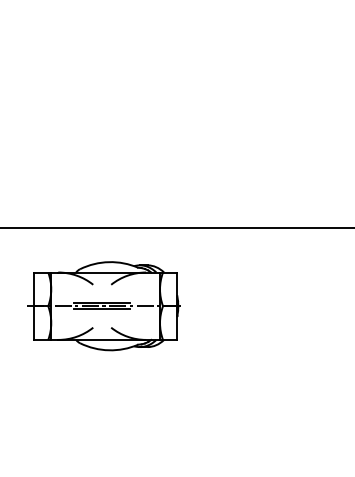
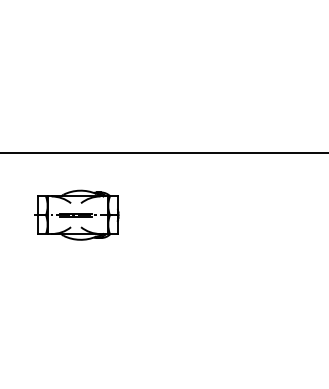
part: (103, 306) -> (76, 215), size x0.7

